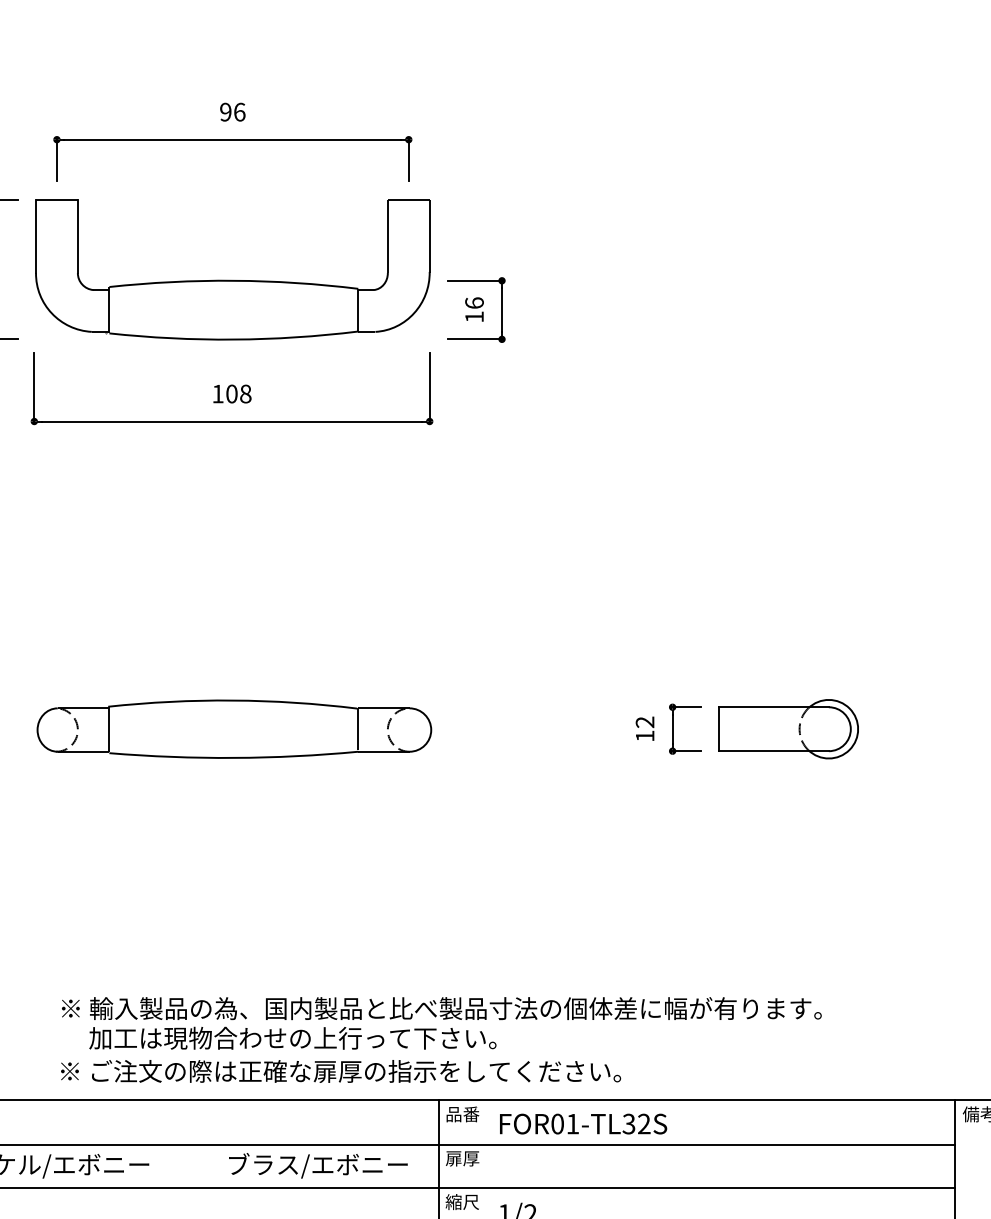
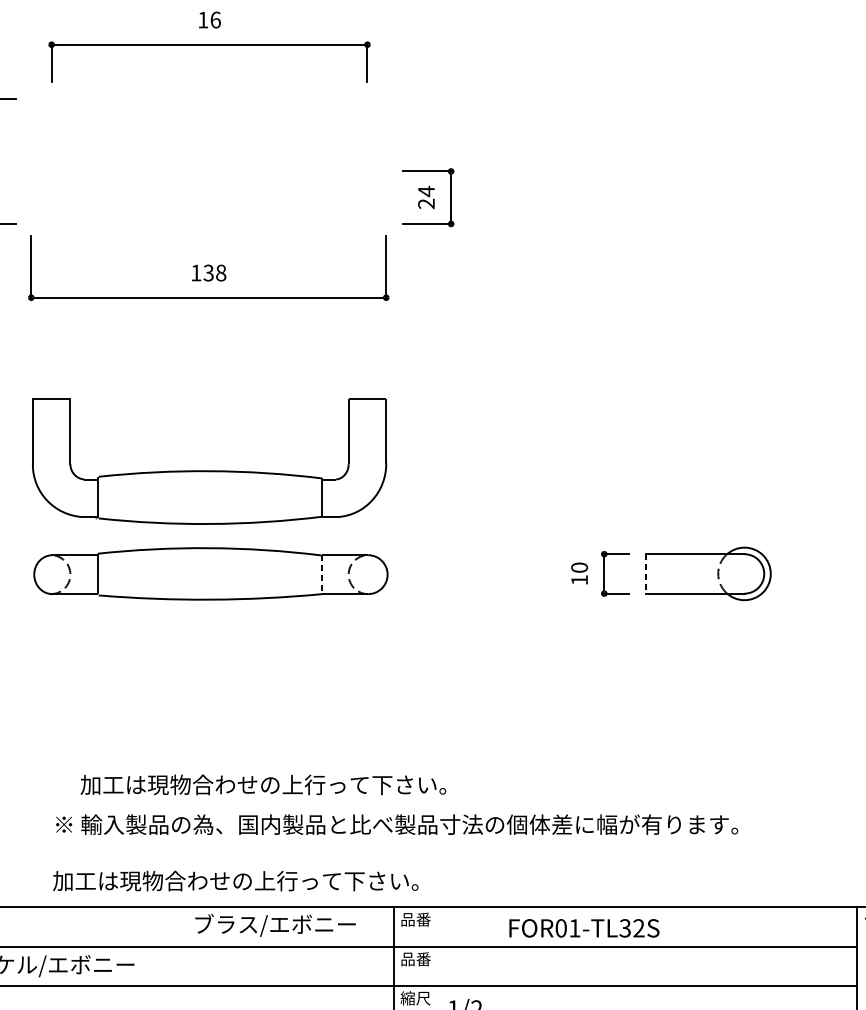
text: (225, 111) -> (202, 19), 96 -> 16
part: (232, 279) -> (209, 470), moved
text: (474, 309) -> (426, 197), 16 -> 24
text: (231, 393) -> (208, 272), 108 -> 138
text: (644, 722) -> (579, 567), 12 -> 10
line: (358, 729) -> (322, 574), solid -> dashed
line: (718, 729) -> (645, 574), solid -> dashed
text: (292, 1037) -> (263, 784), moved
text: (339, 1071) -> (305, 881), ※ ご注文の際は正確な扉厚の指示をしてください。 -> 加工は現物合わせの上行って下さい。
text: (583, 1123) -> (584, 927), moved
text: (462, 1158) -> (415, 959), 扉厚 -> 品番
text: (318, 1165) -> (275, 925), moved

